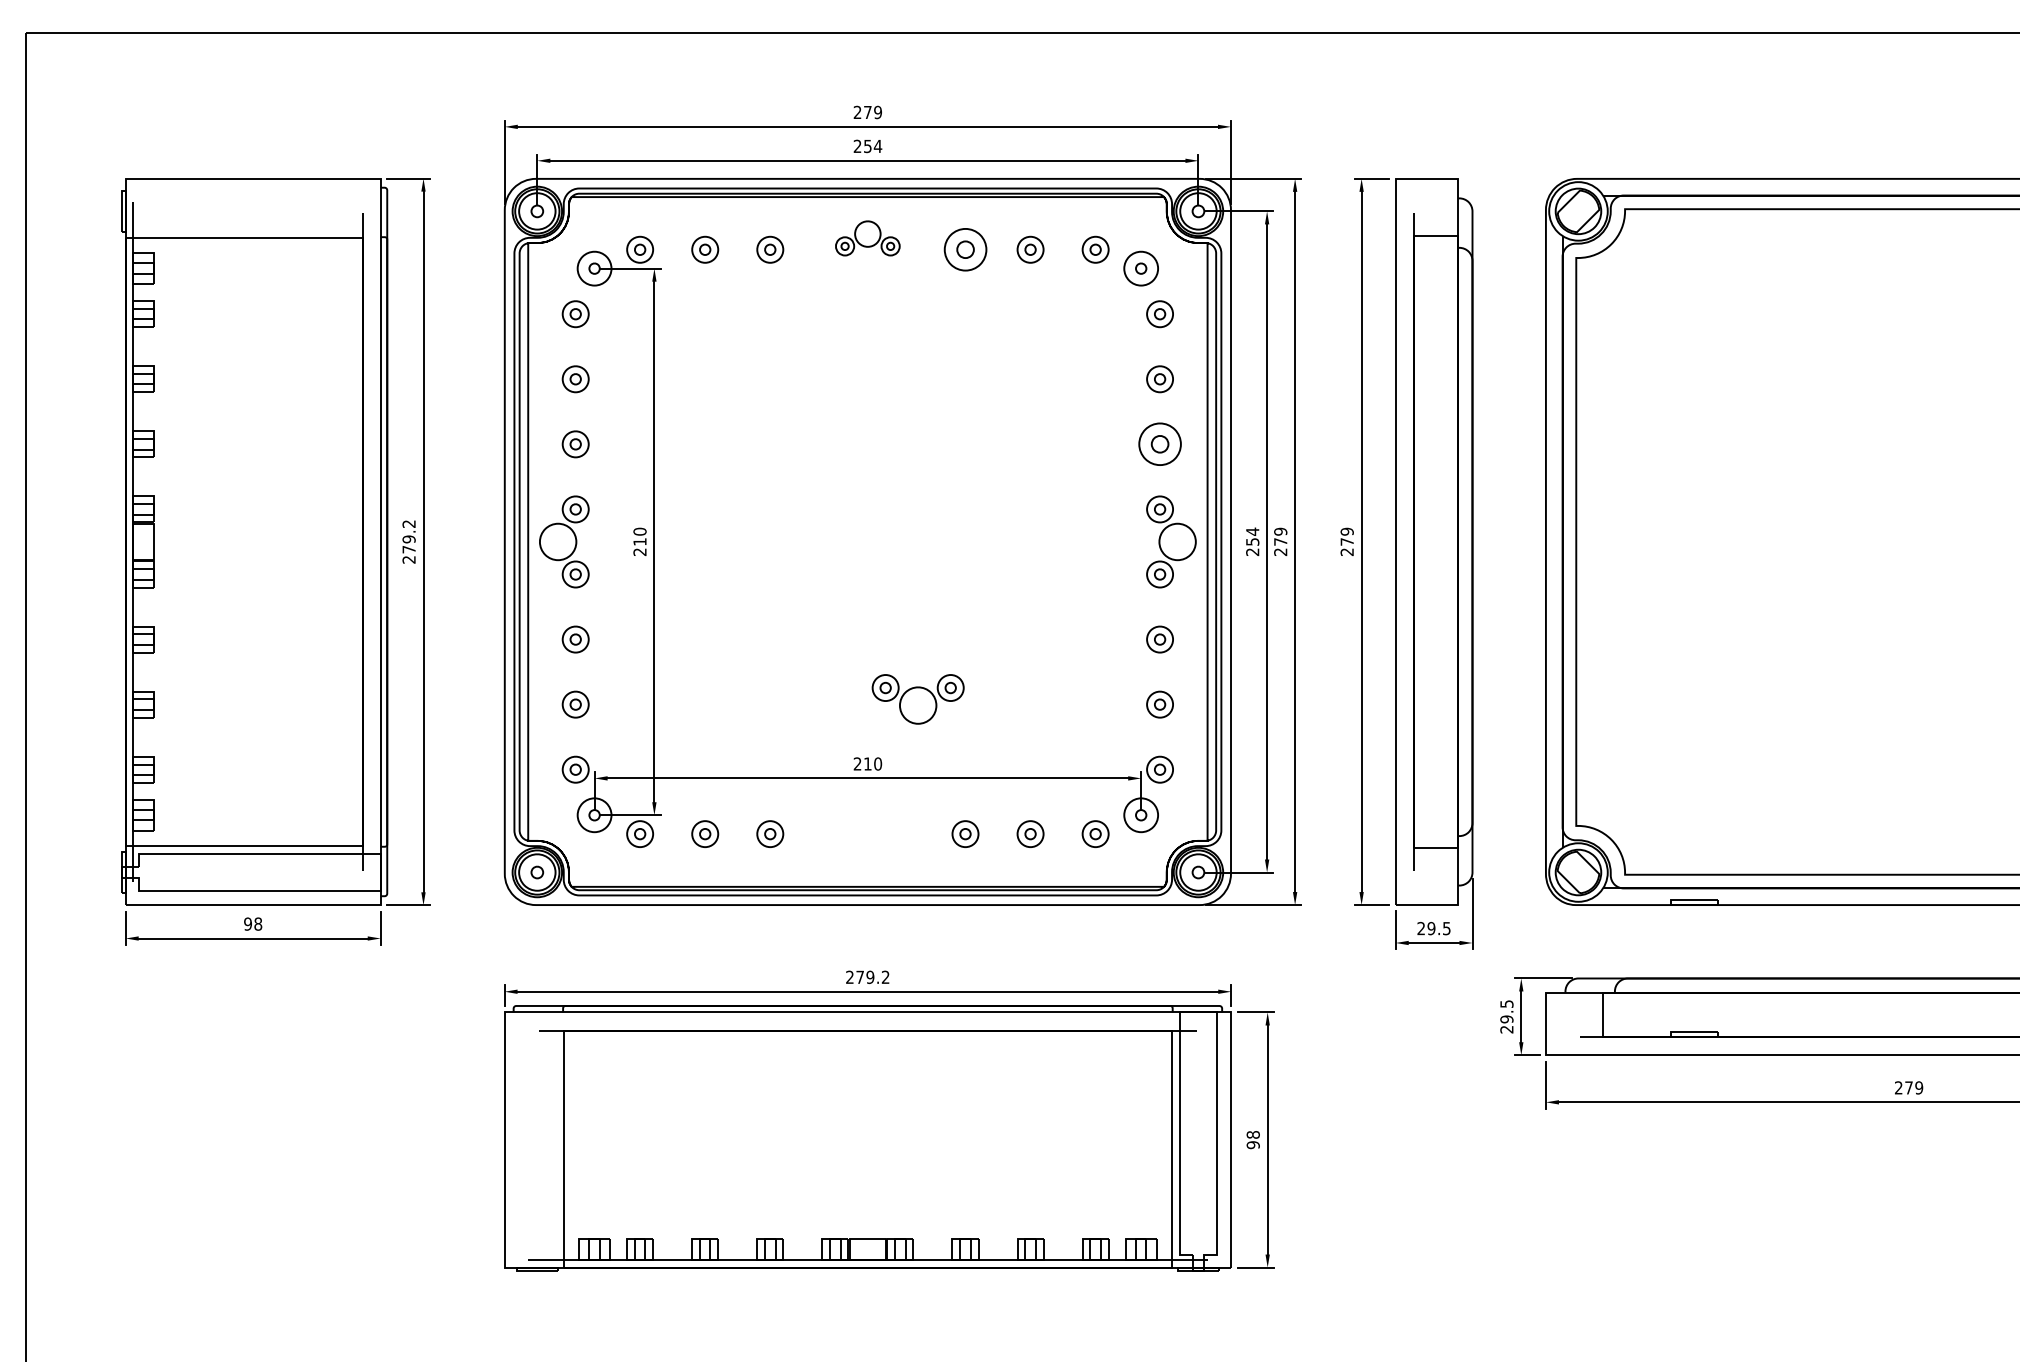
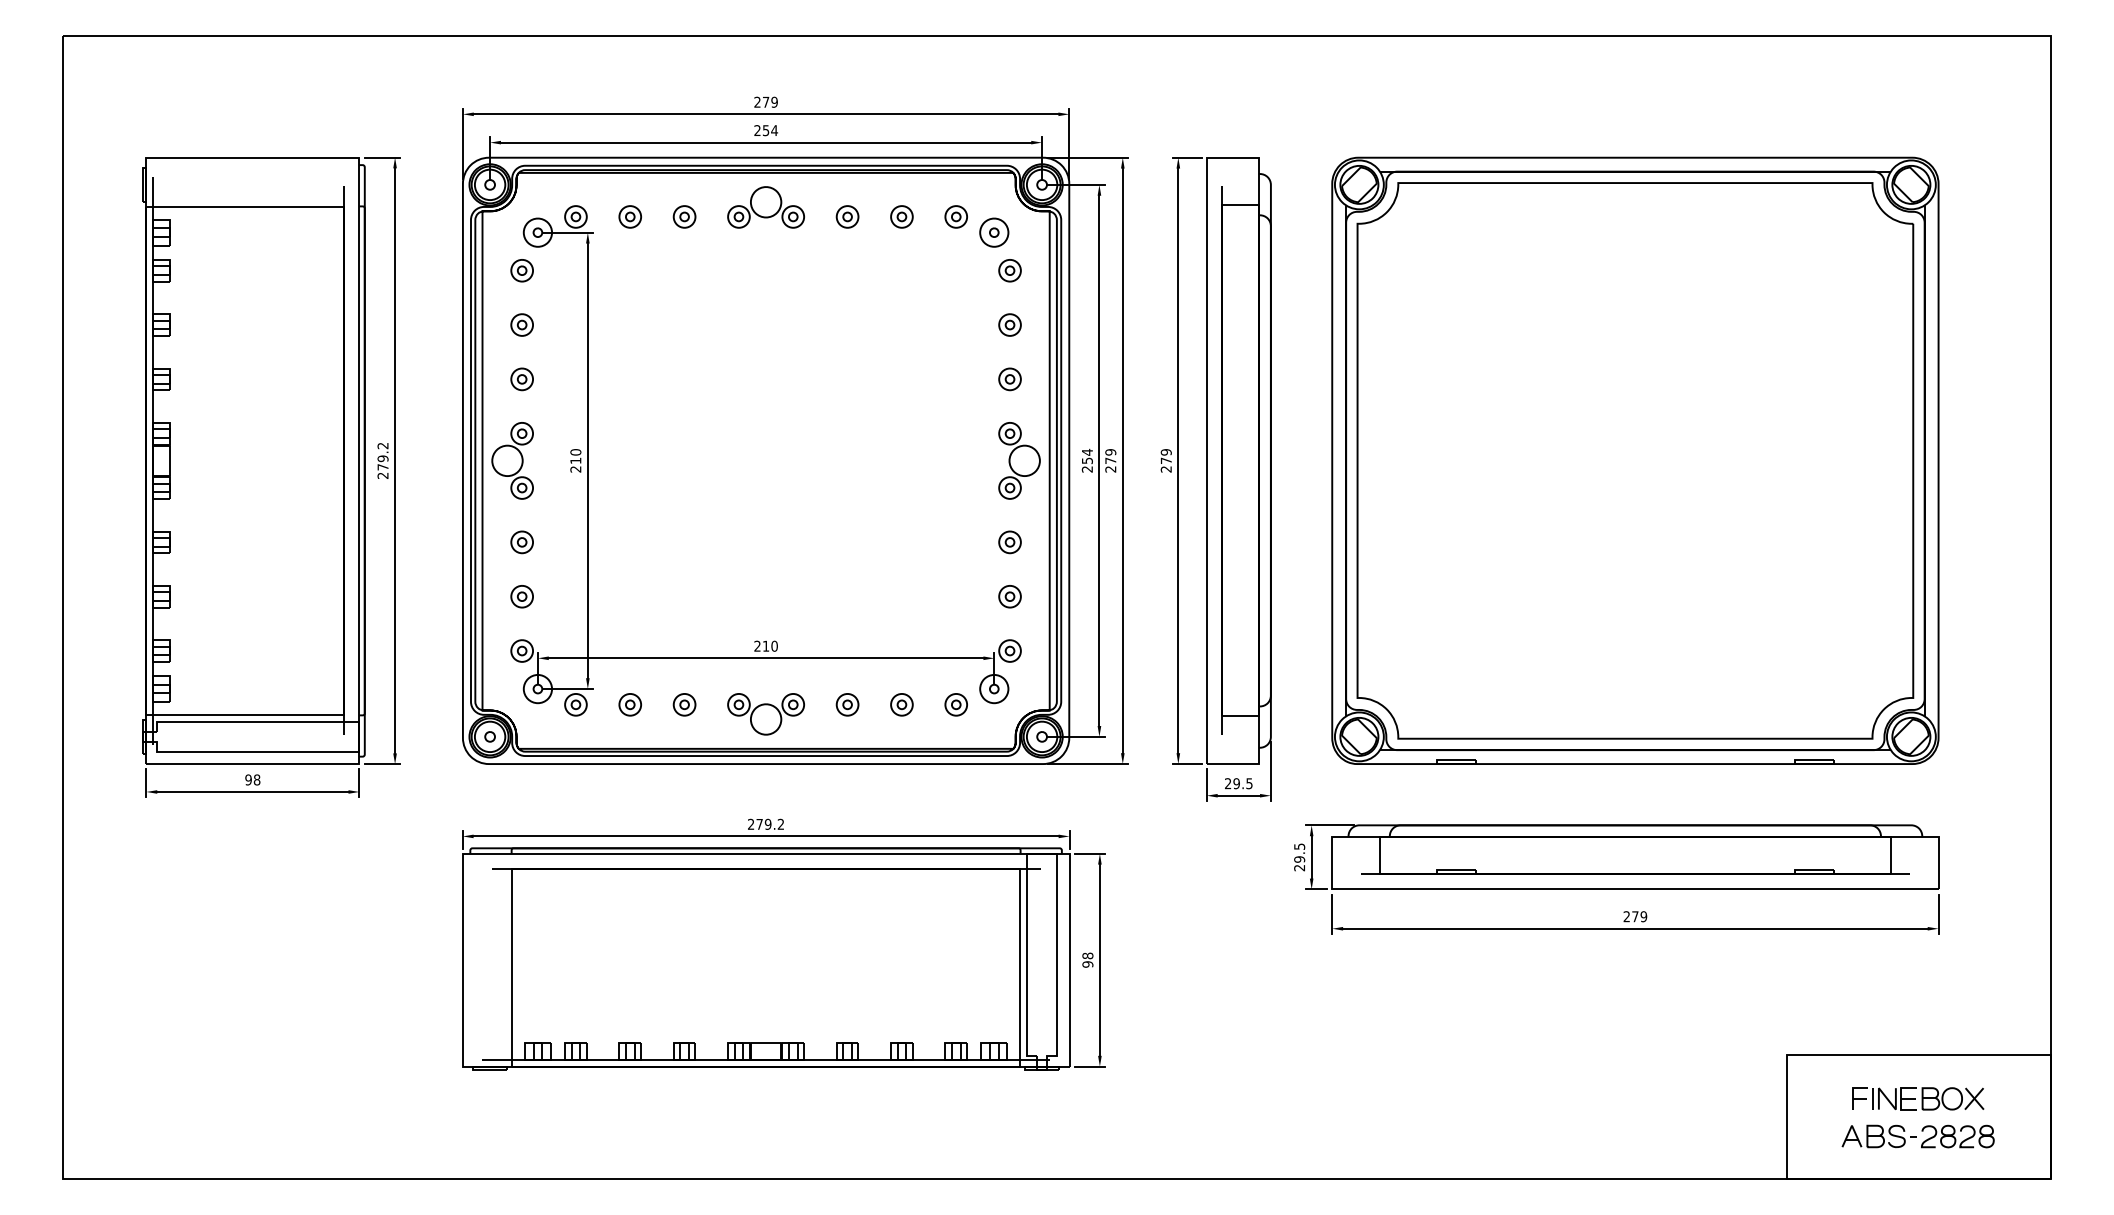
part: (867, 238) -> (765, 207), size x1.43
part: (965, 249) -> (847, 216), size x0.62
part: (1159, 444) -> (1009, 379), size x0.62
part: (917, 699) -> (765, 714), moved

